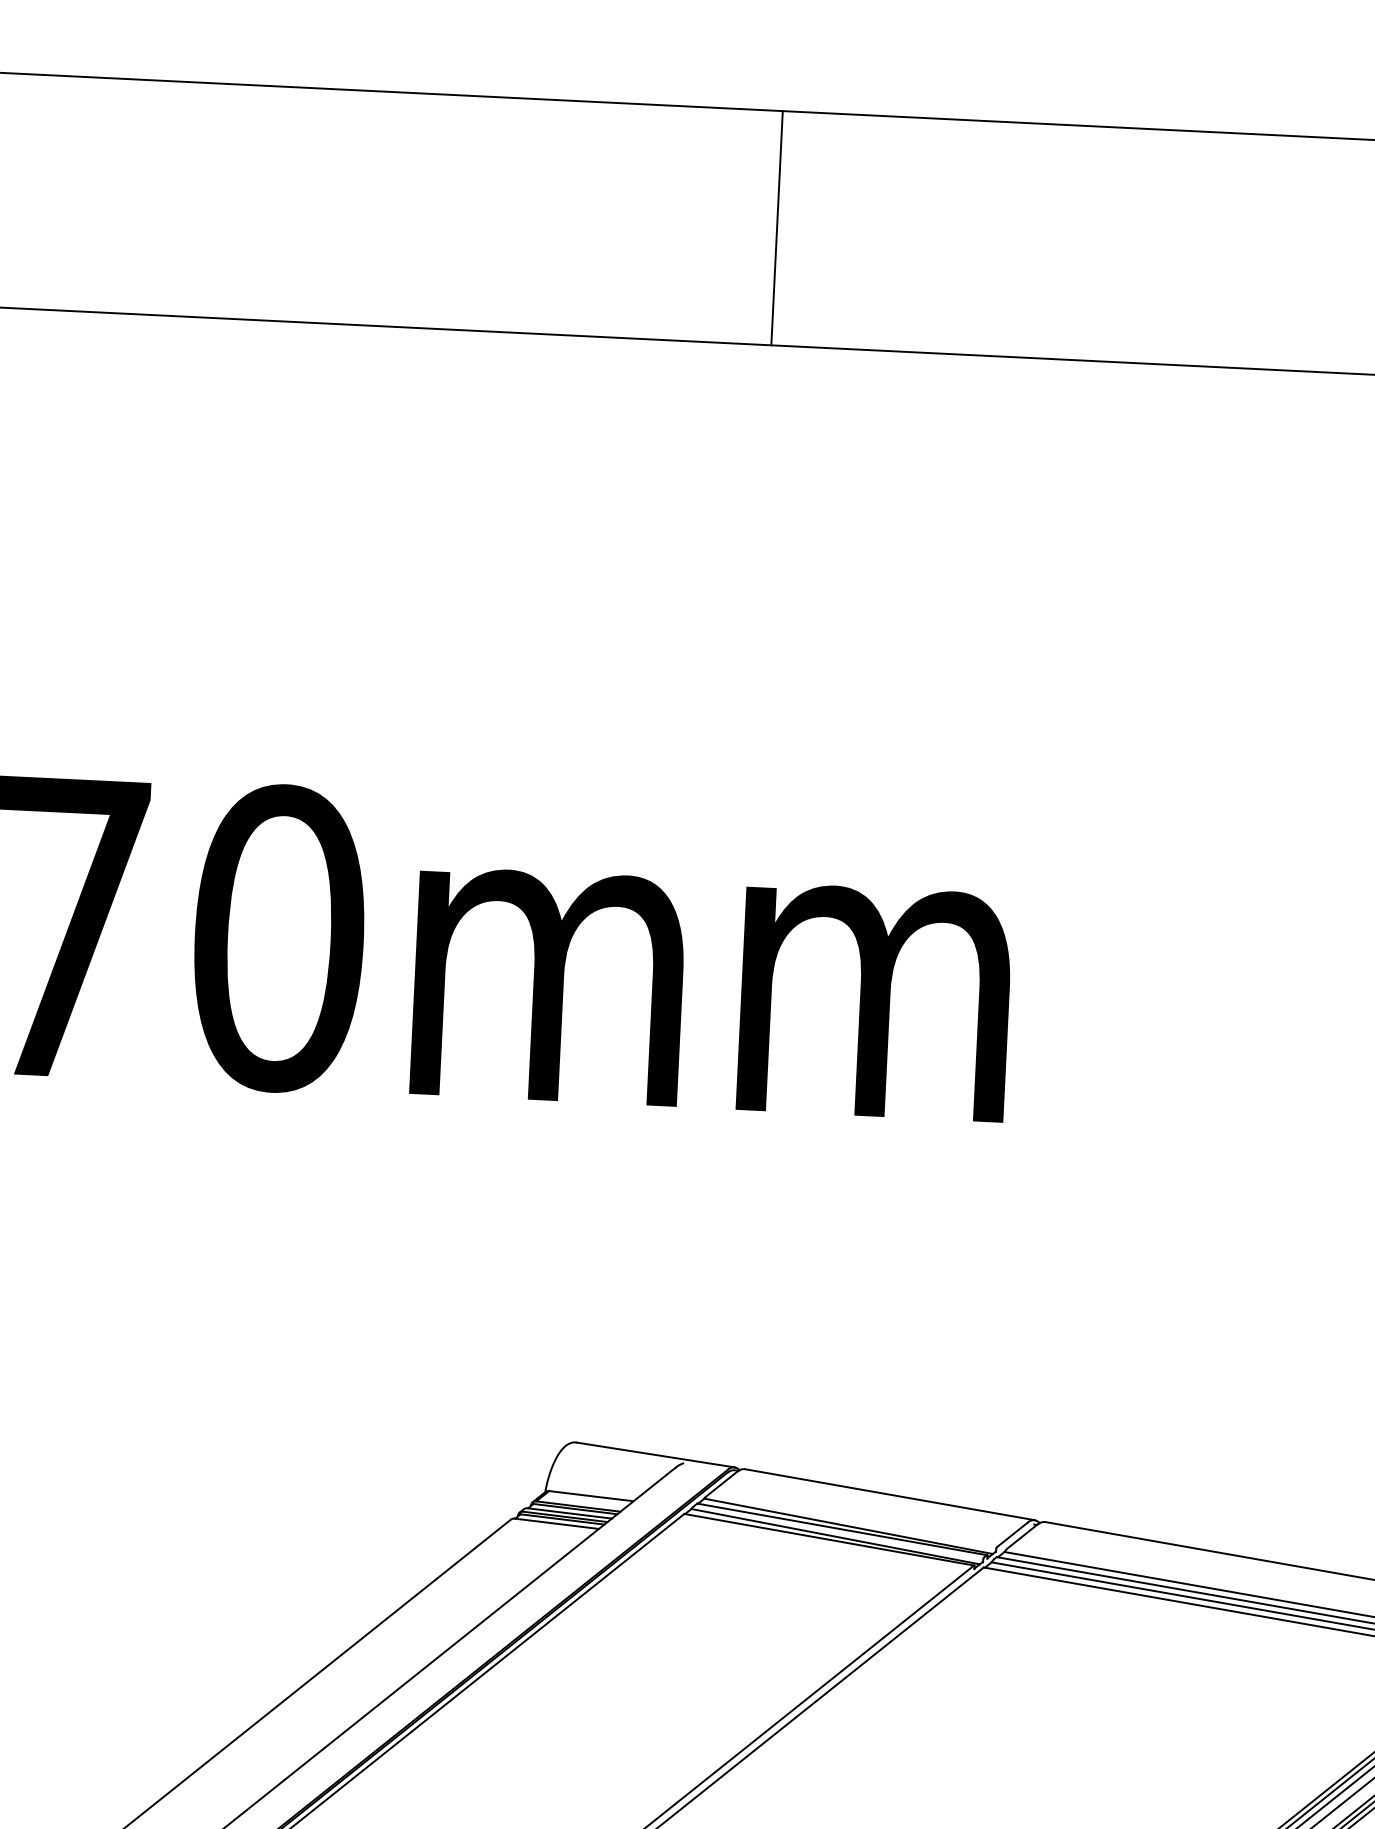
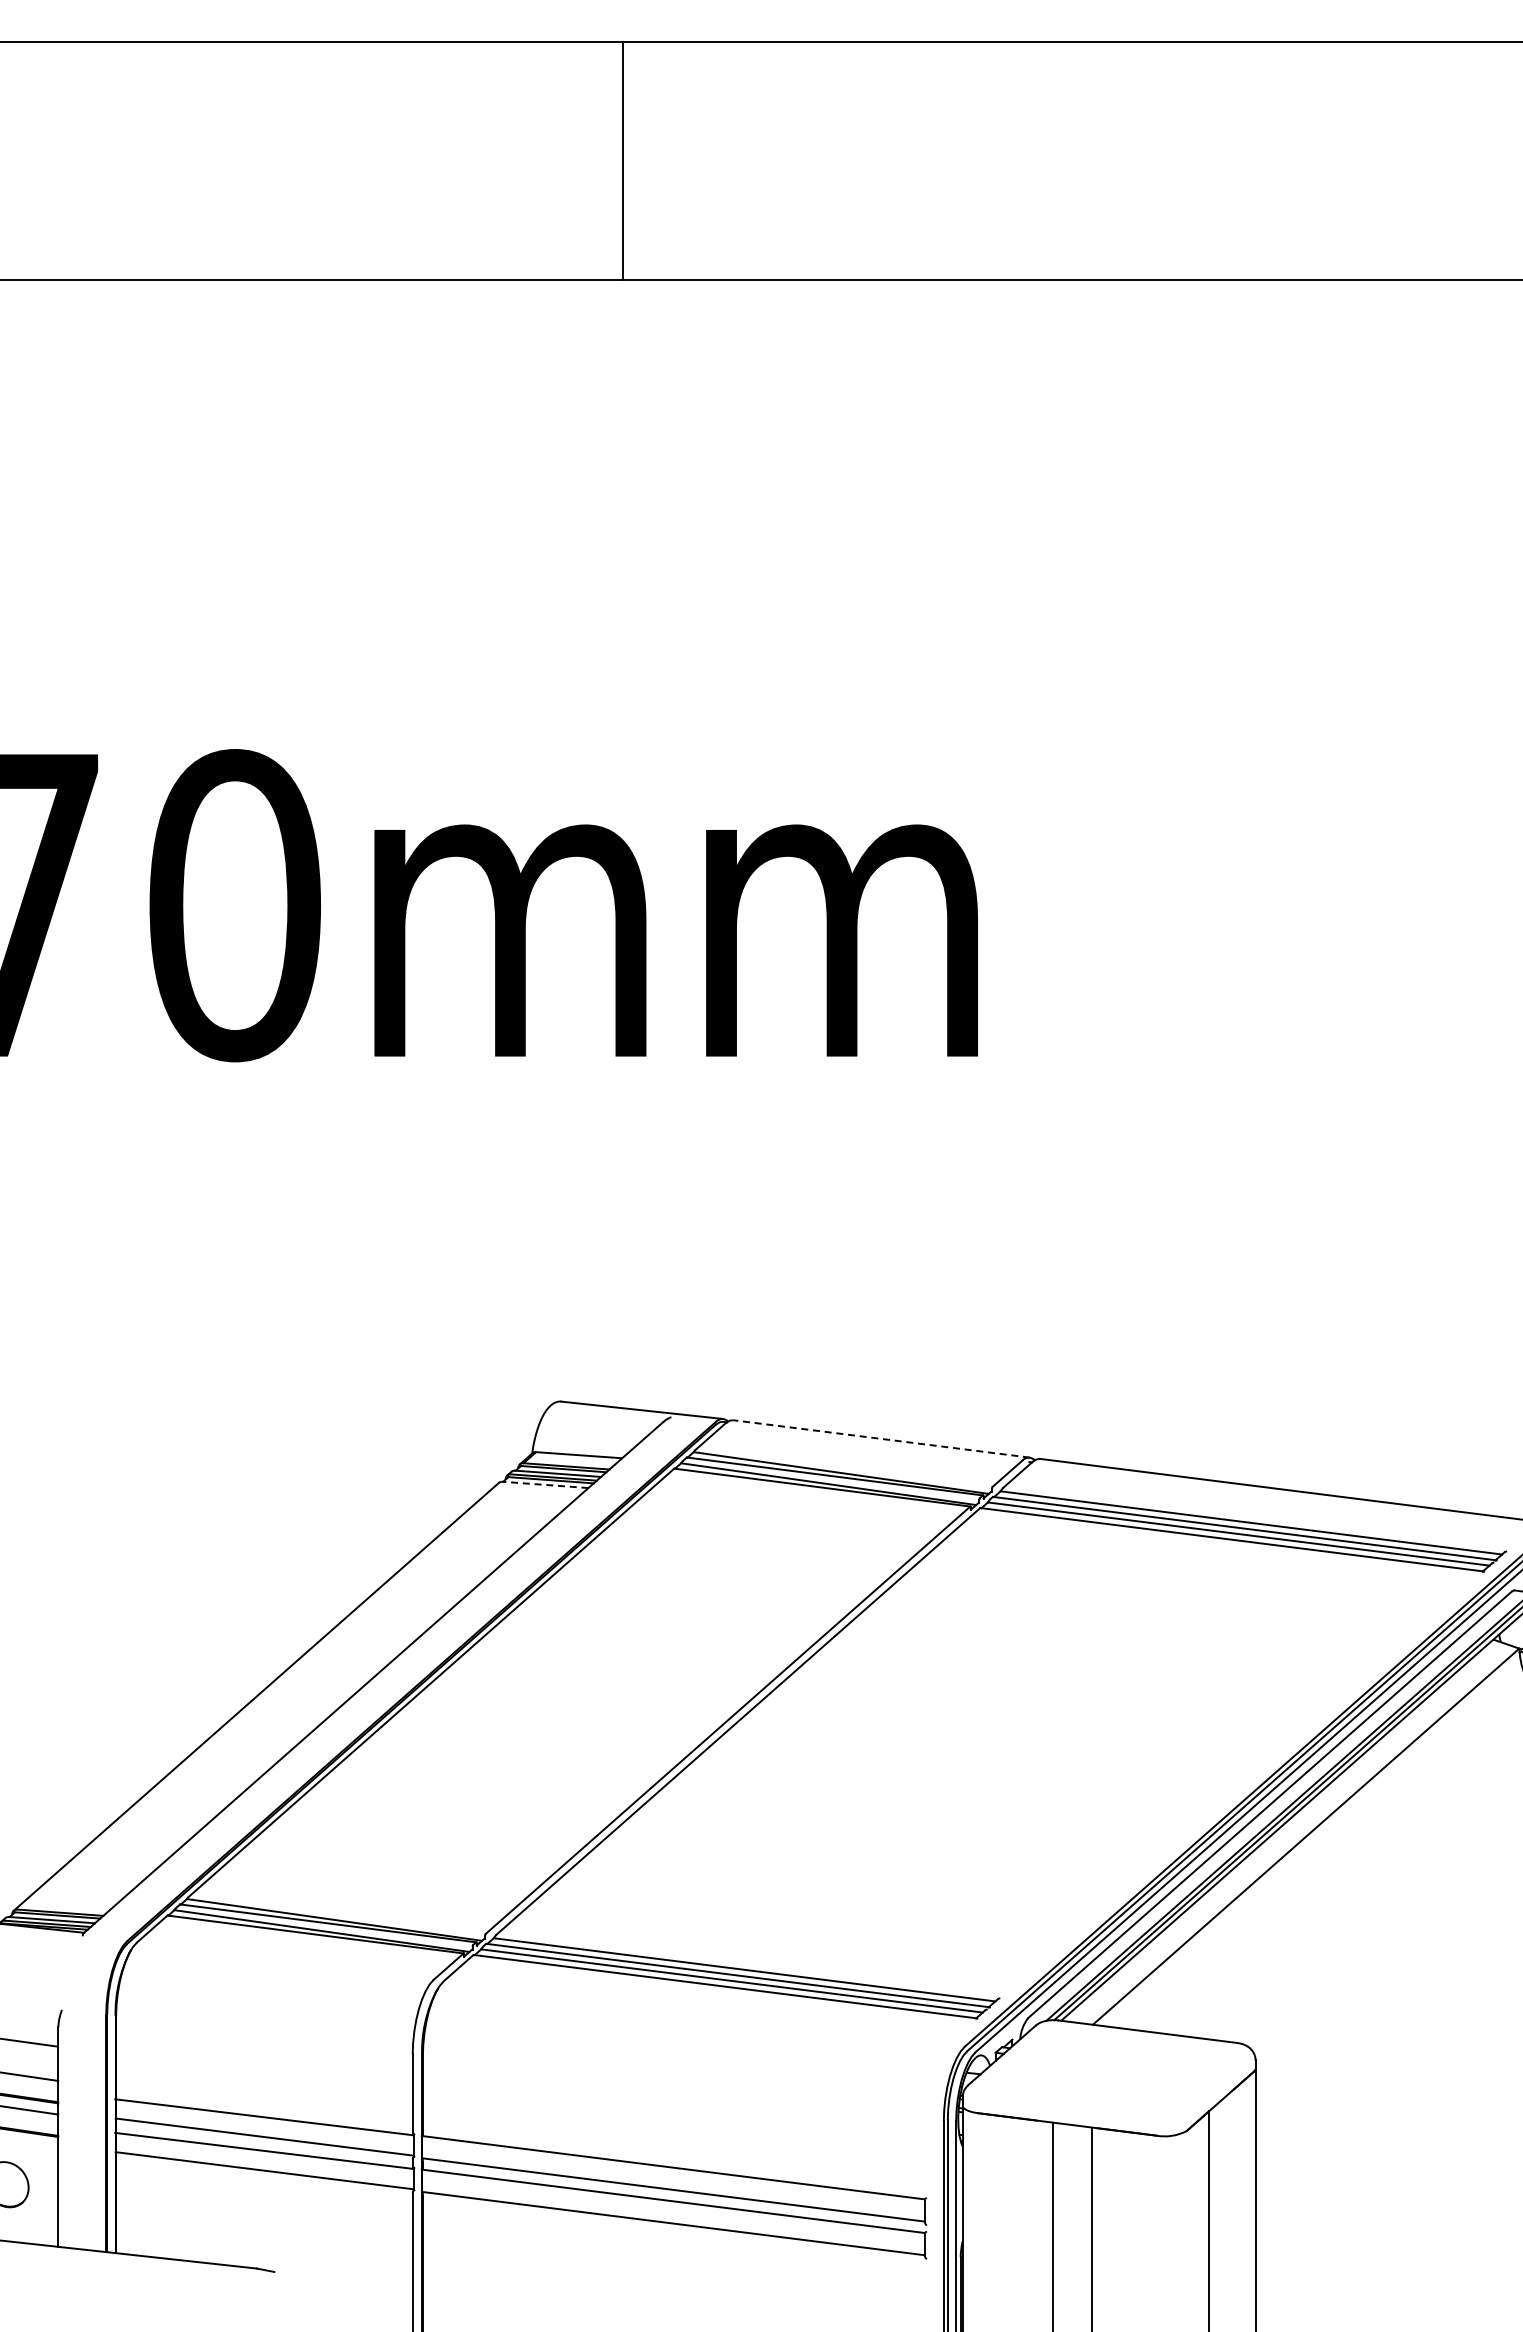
line: (777, 228) -> (622, 161), moved
line: (889, 1494) -> (881, 1438), solid -> dashed
line: (555, 1523) -> (544, 1484), solid -> dashed

